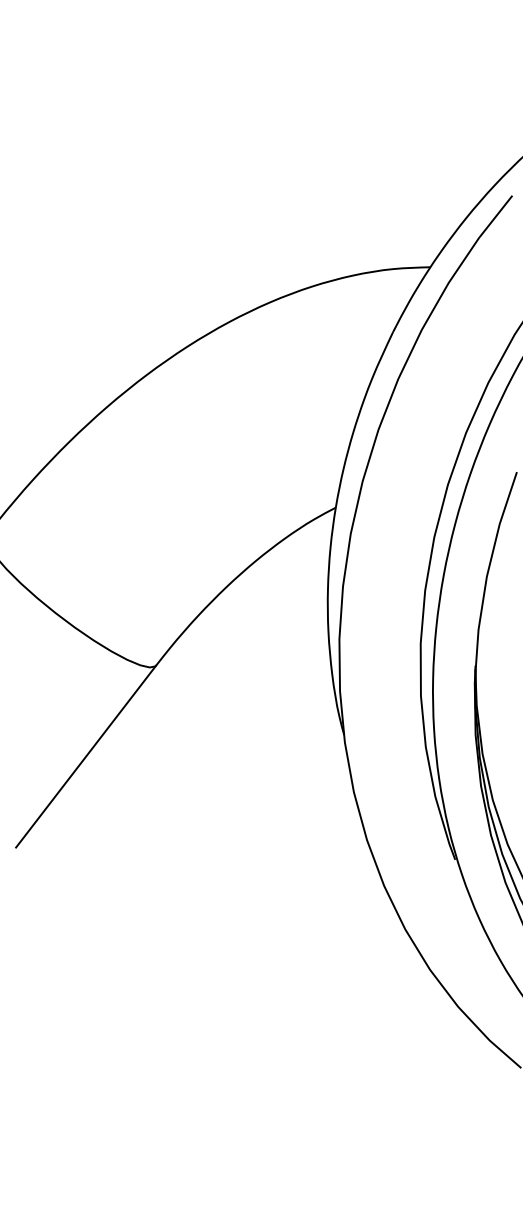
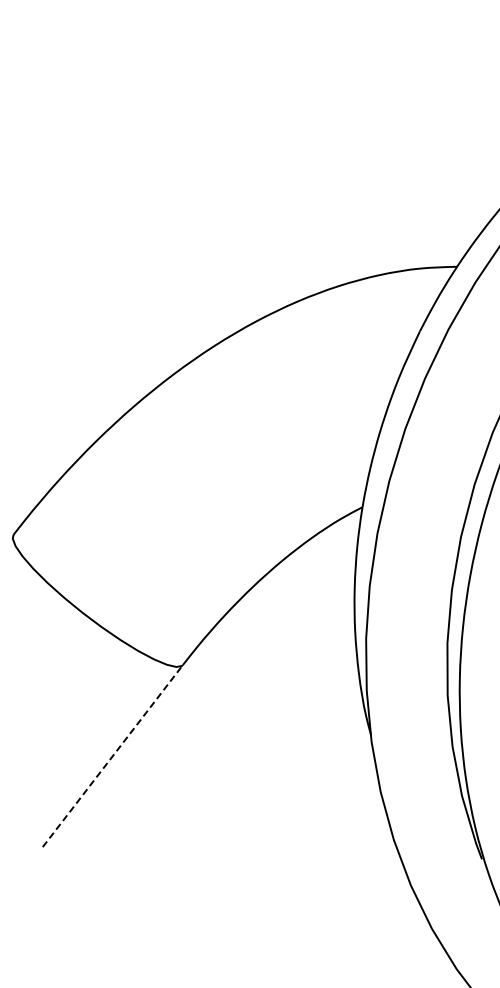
line: (86, 756) -> (113, 756), solid -> dashed

